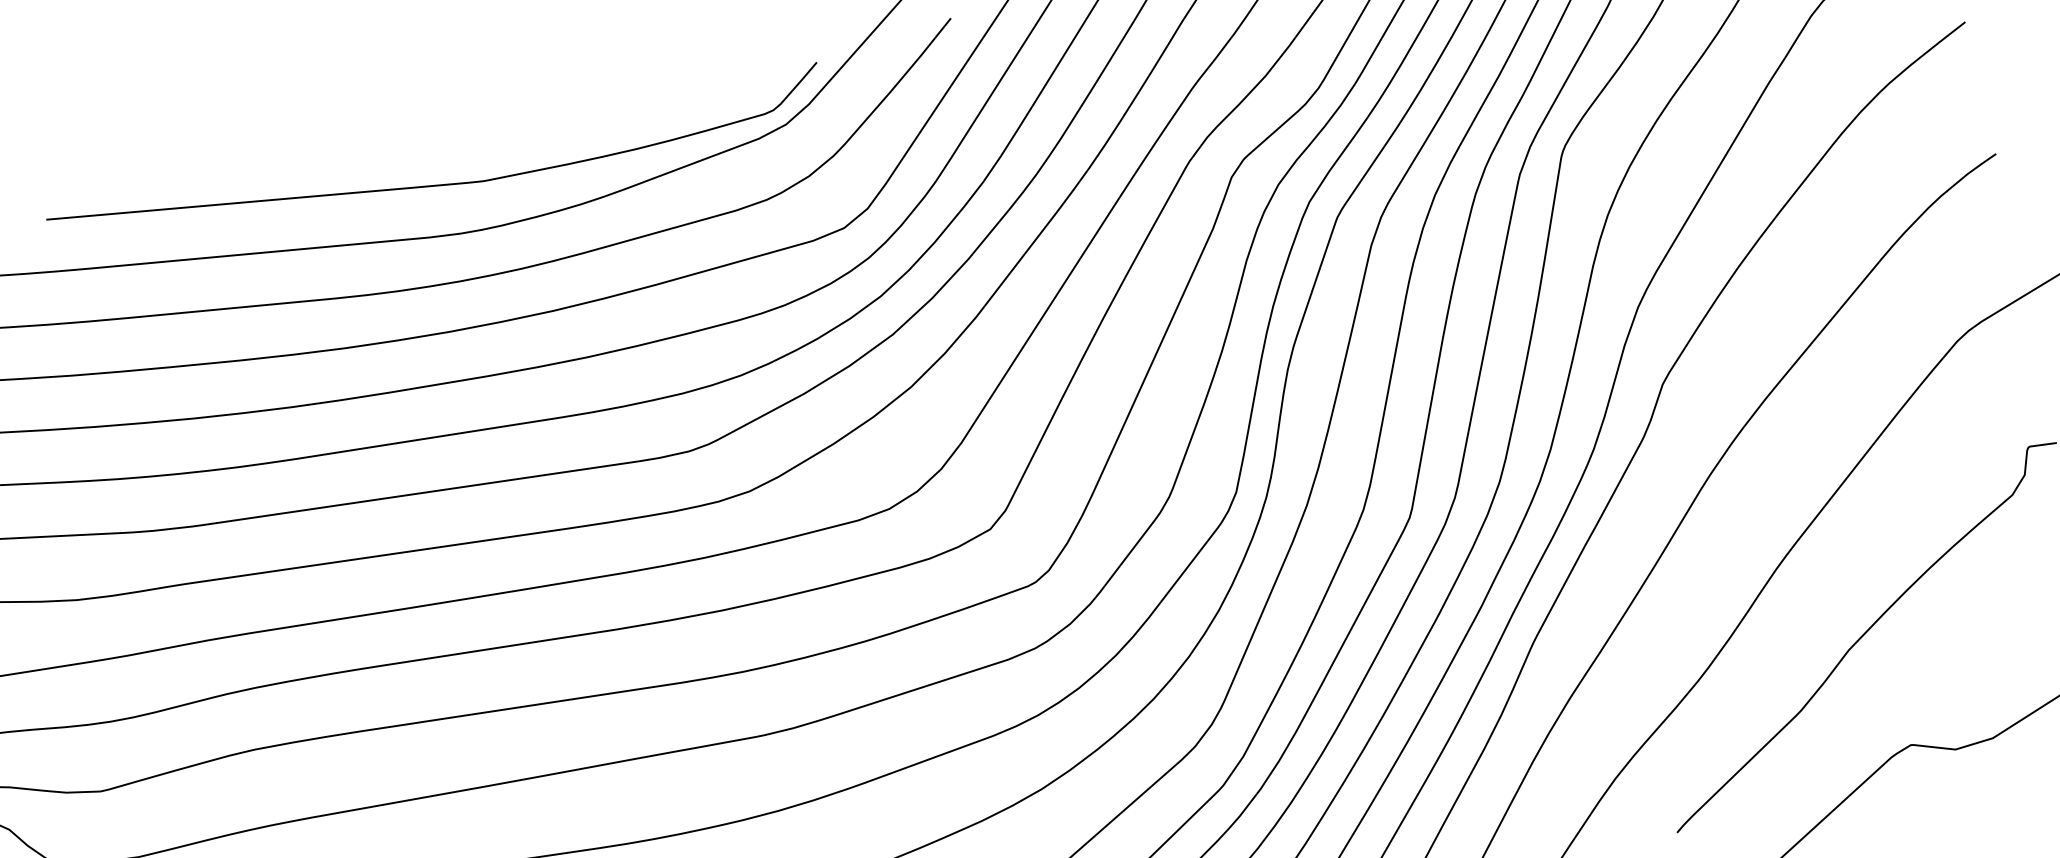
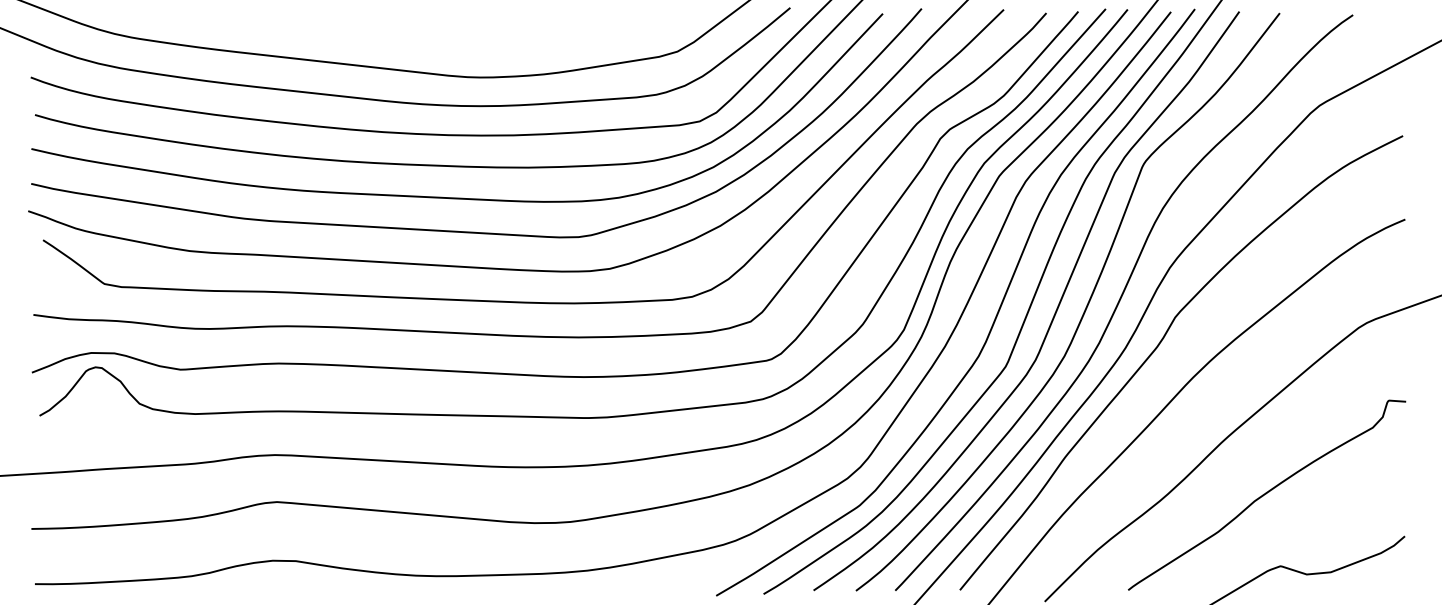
curve: (440, 183) -> (461, 44), removed

